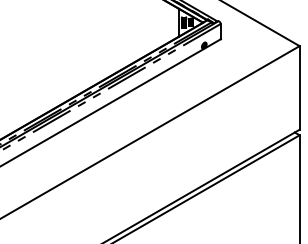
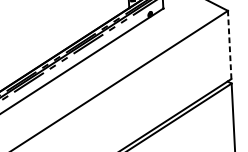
line: (299, 87) -> (229, 44), solid -> dashed

